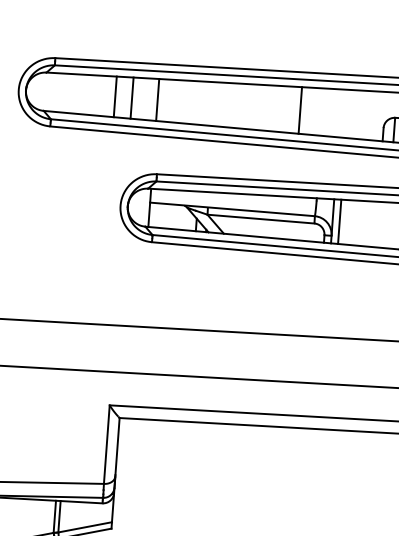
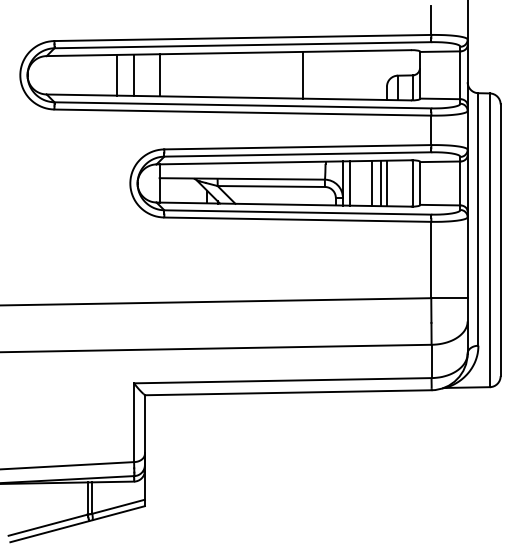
line: (362, 223) -> (372, 183), added
line: (371, 224) -> (381, 183), added
line: (376, 224) -> (386, 183), added

